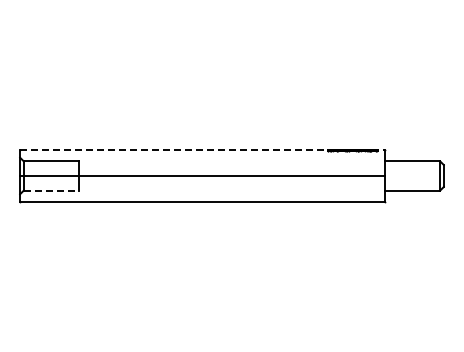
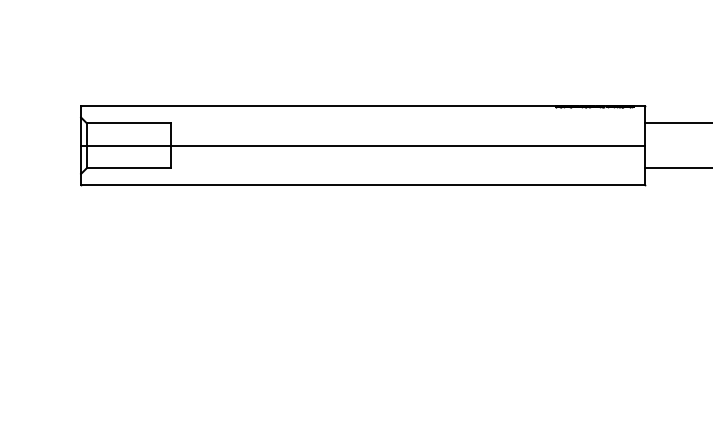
line: (202, 150) -> (362, 106), dashed -> solid
line: (51, 190) -> (129, 168), dashed -> solid

